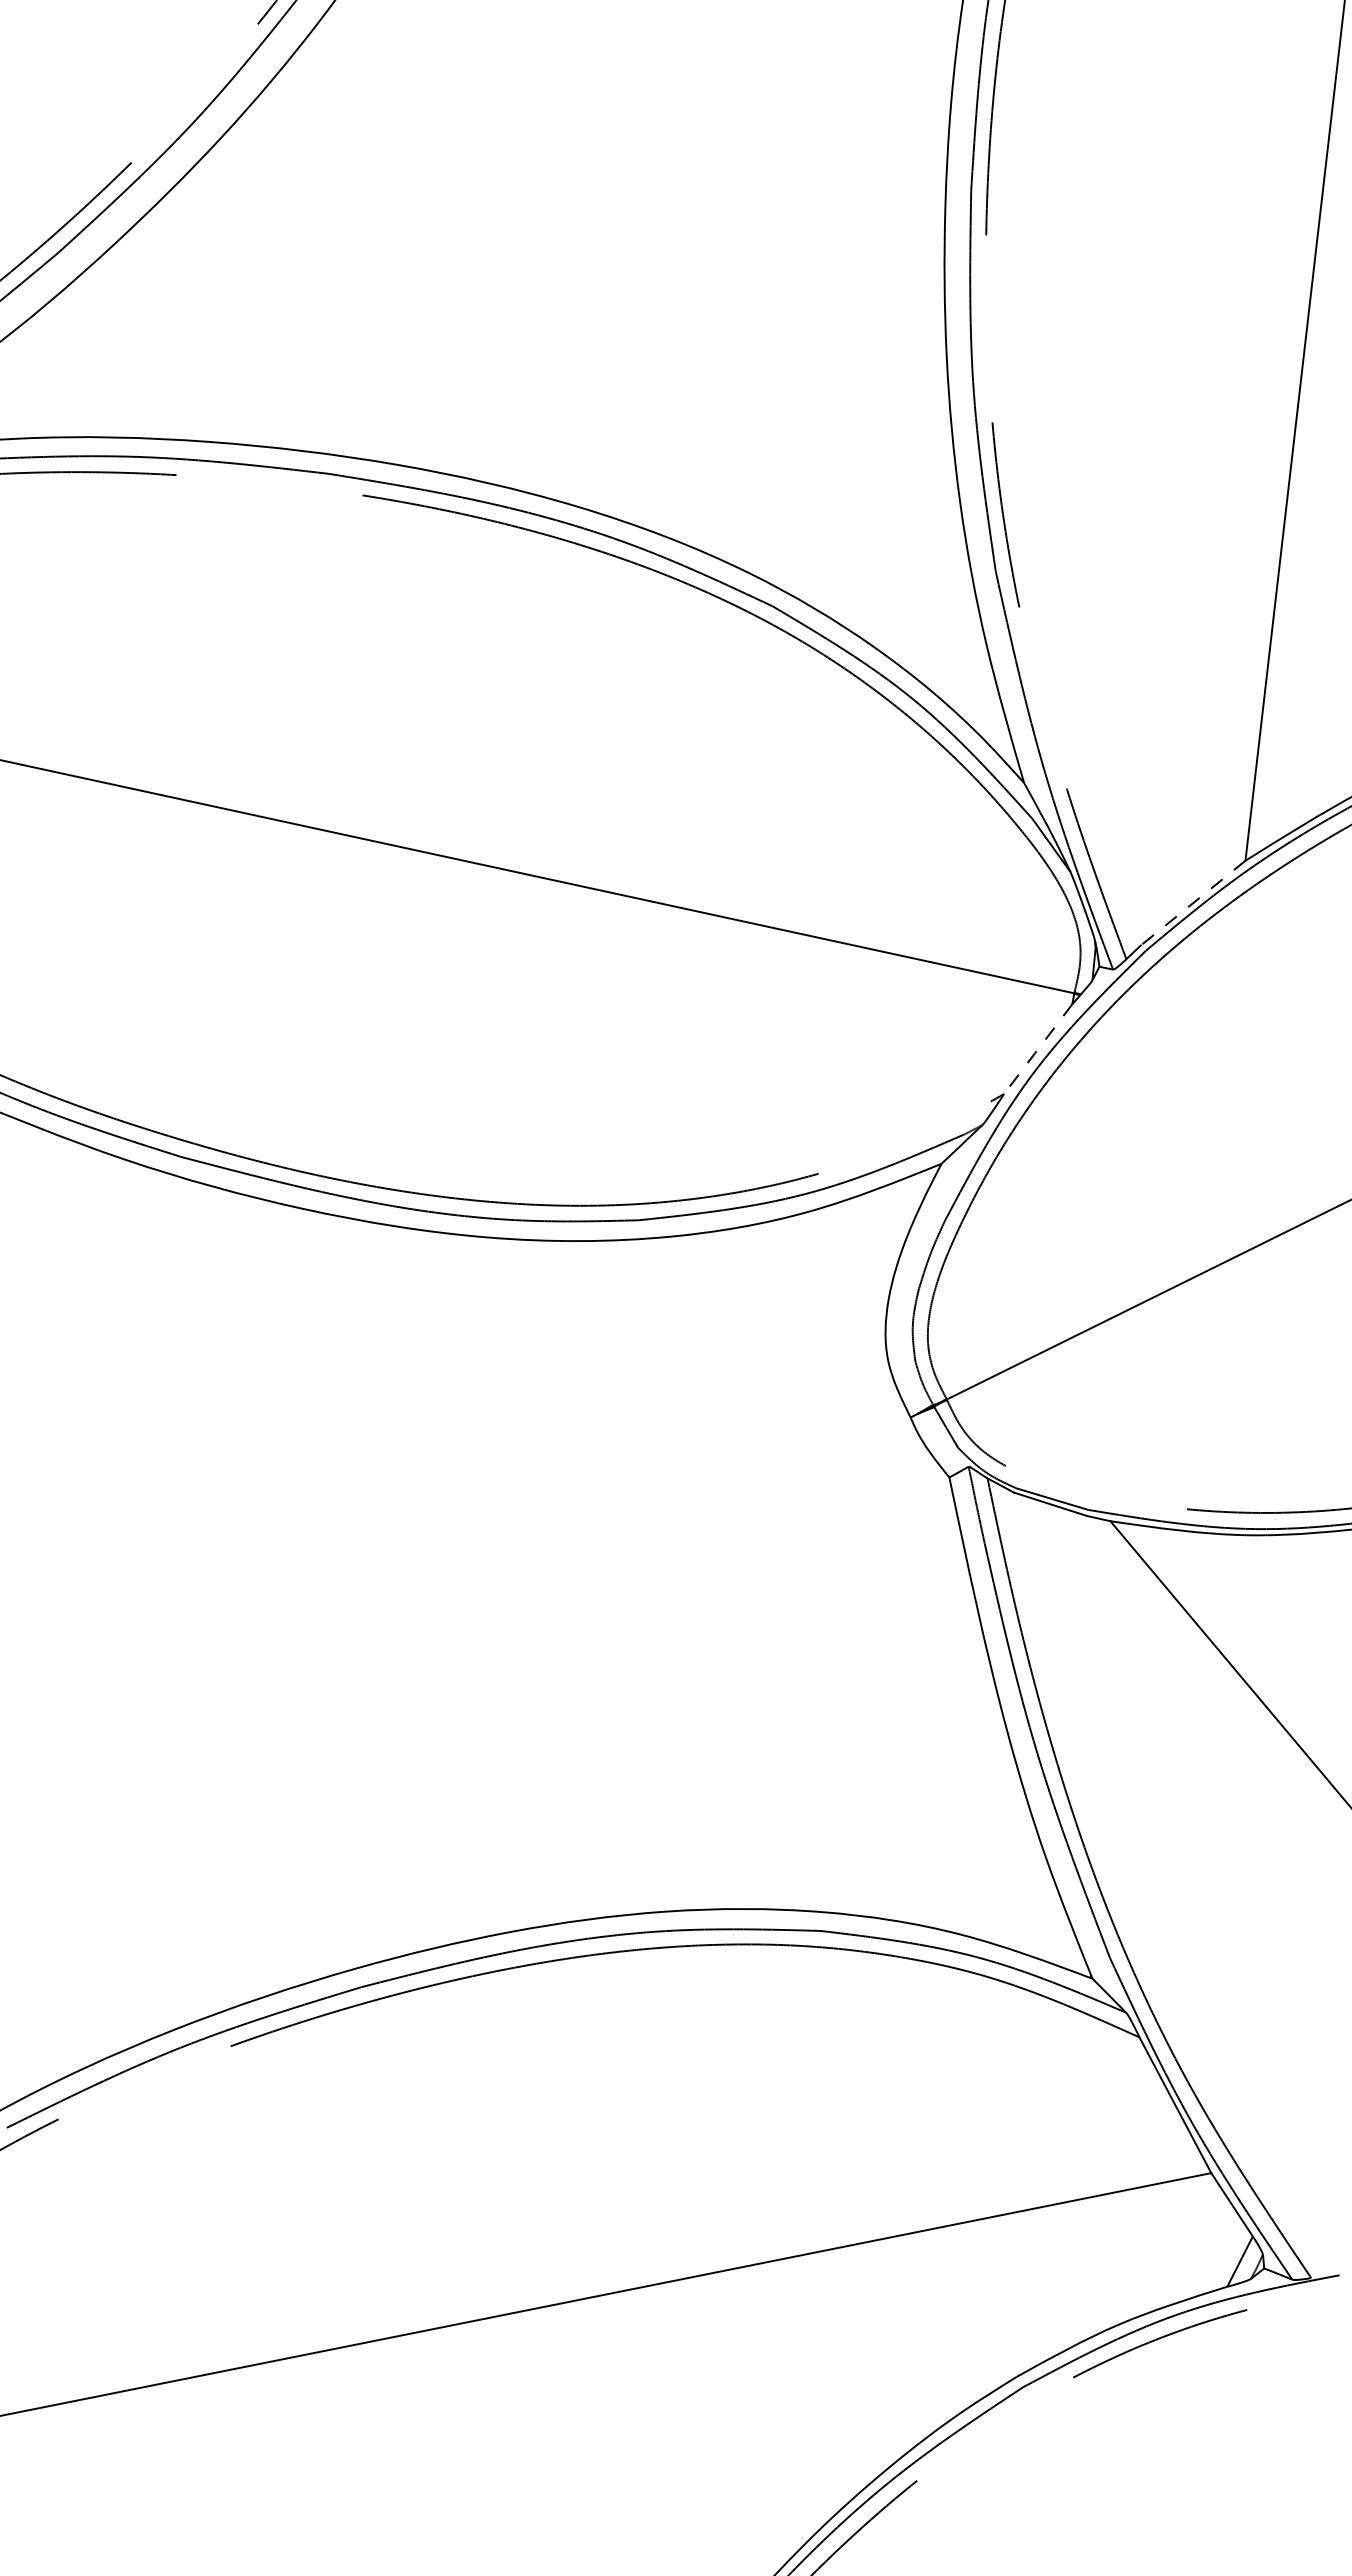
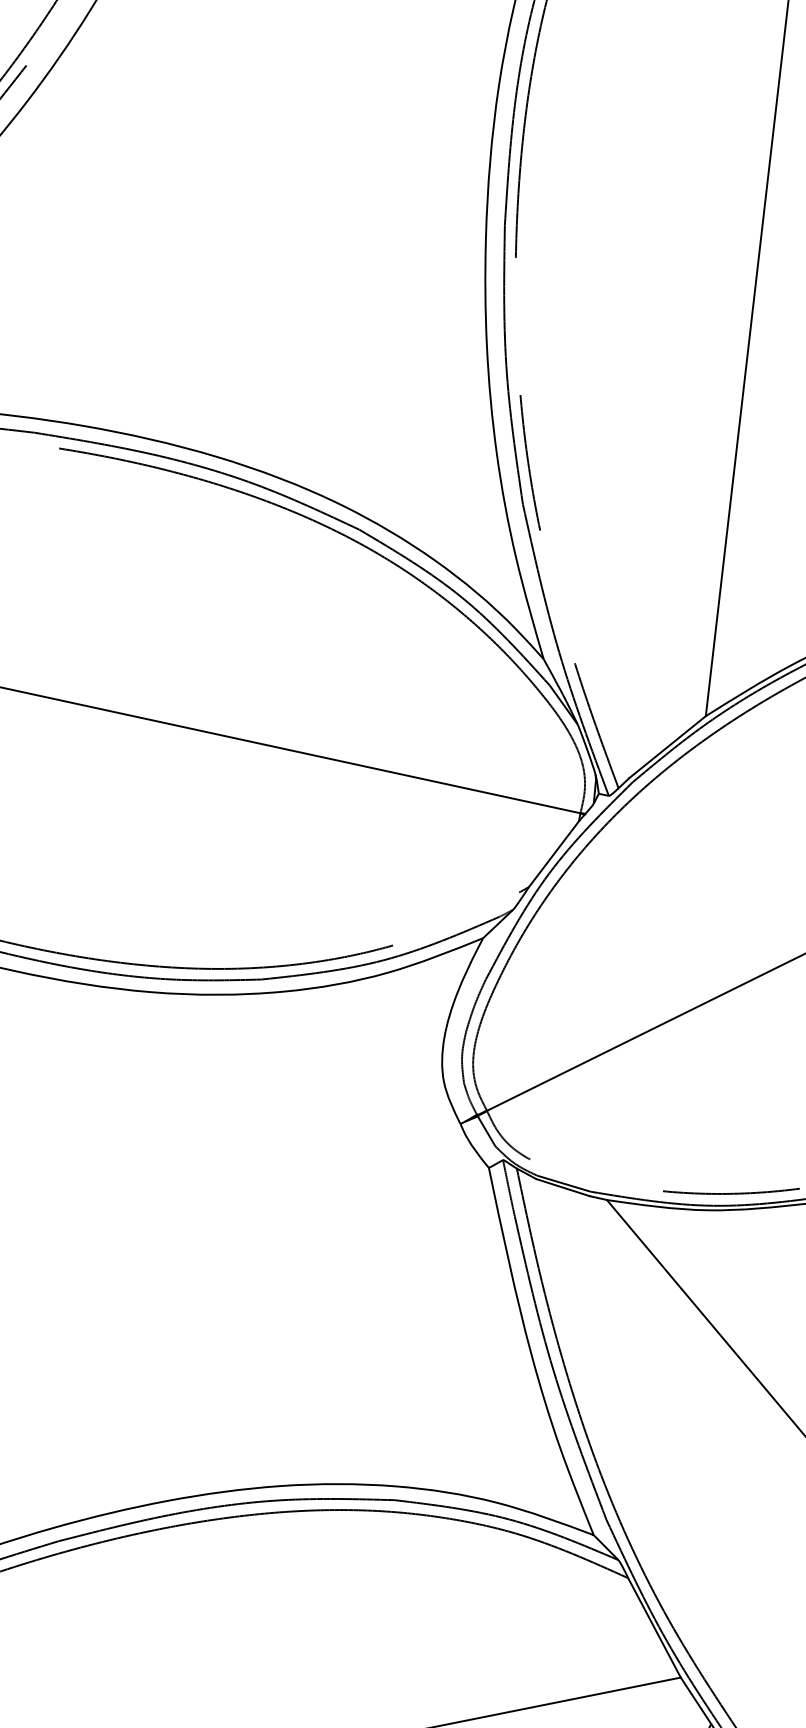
line: (1192, 903) -> (667, 747), dashed -> solid
line: (1037, 1049) -> (553, 854), dashed -> solid

